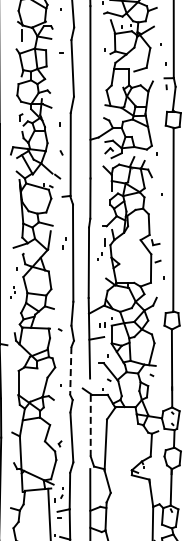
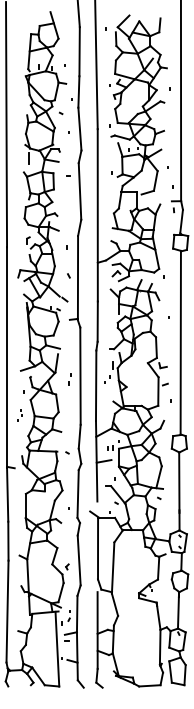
part: (64, 243) -> (69, 379), moved
line: (71, 370) -> (78, 493), dashed -> solid
line: (91, 425) -> (98, 548), dashed -> solid

